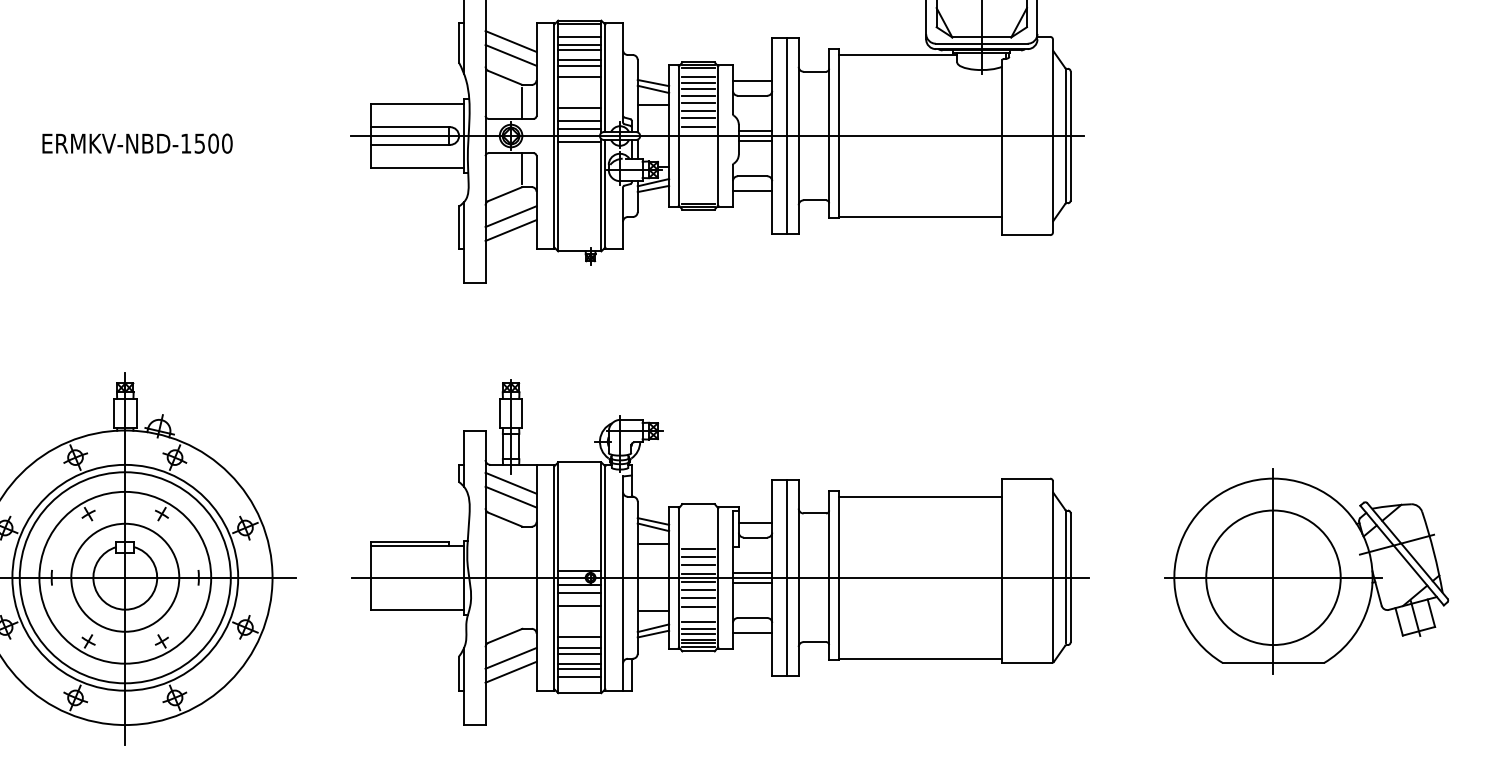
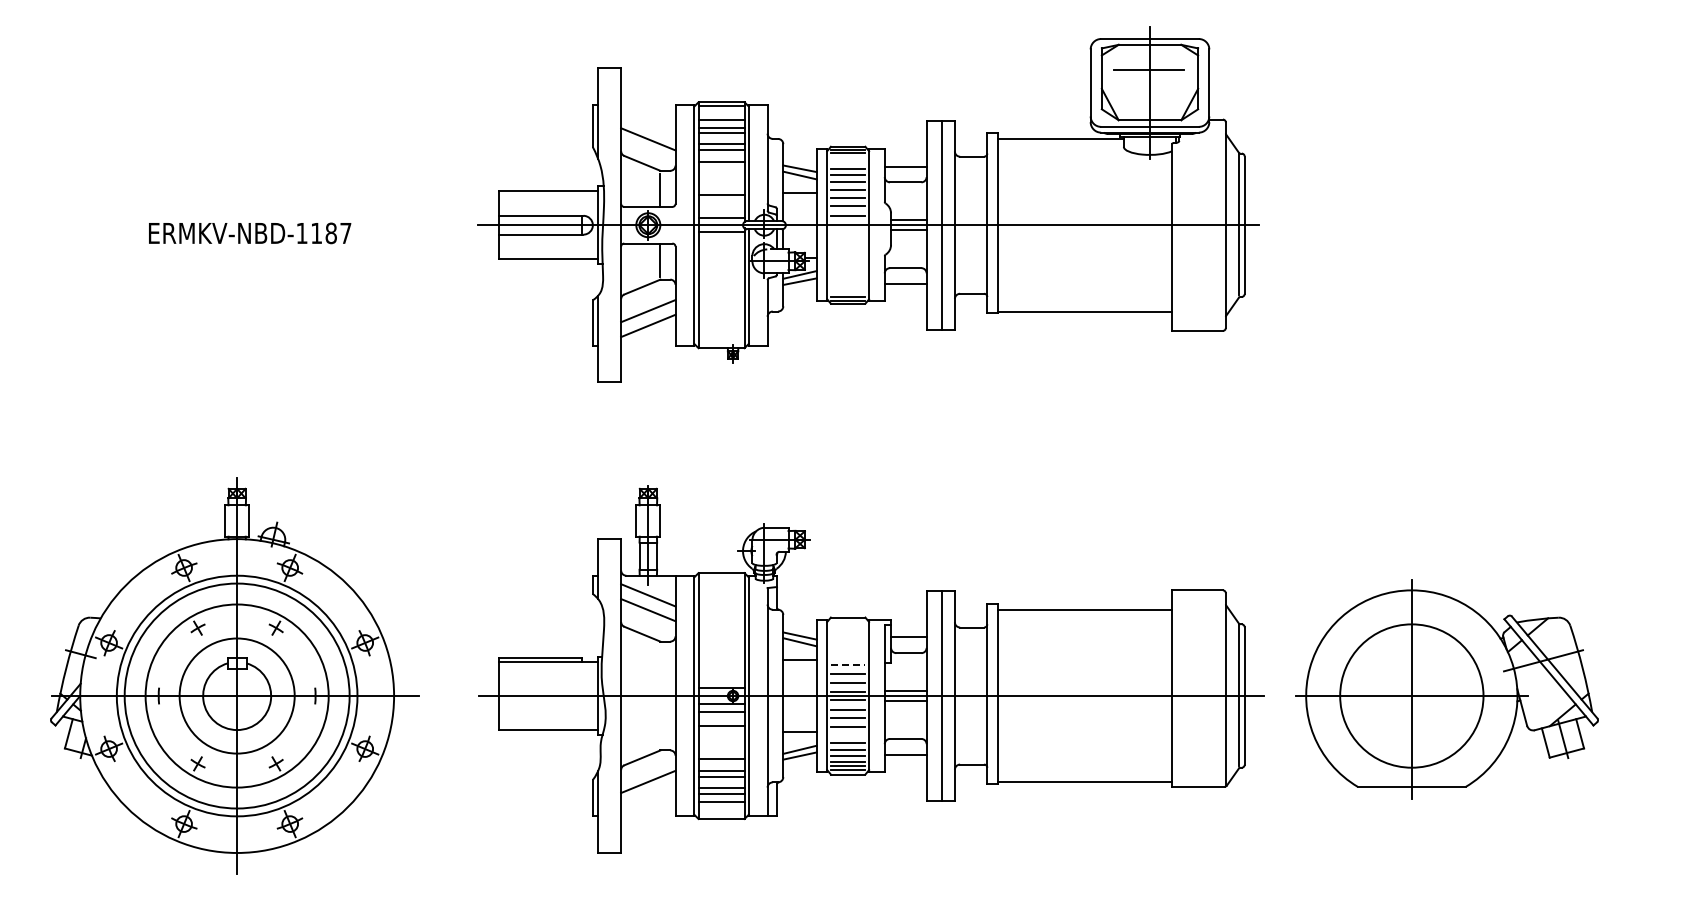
line: (511, 41) -> (648, 124), removed
line: (697, 77) -> (847, 162), removed
line: (579, 121) -> (721, 209), removed
text: (213, 143) -> (331, 233), ERMKV-NBD-1500 -> ERMKV-NBD-1187
line: (698, 549) -> (848, 665), solid -> dashed
part: (1305, 571) -> (1446, 689), moved
line: (511, 672) -> (648, 796), removed

